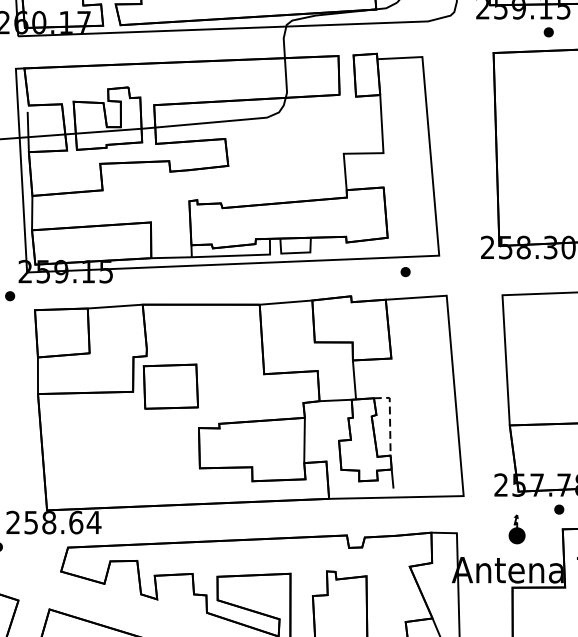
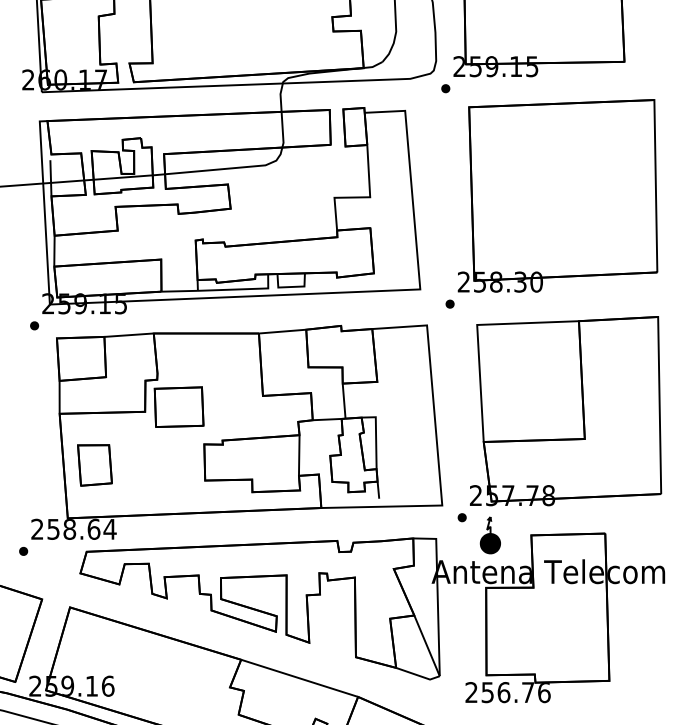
part: (548, 32) -> (445, 88), moved
part: (404, 271) -> (449, 303), moved
line: (390, 418) -> (376, 435), dashed -> solid
part: (76, 451) -> (94, 465), added
part: (558, 509) -> (461, 517), moved
part: (516, 529) -> (489, 535), size x1.43

